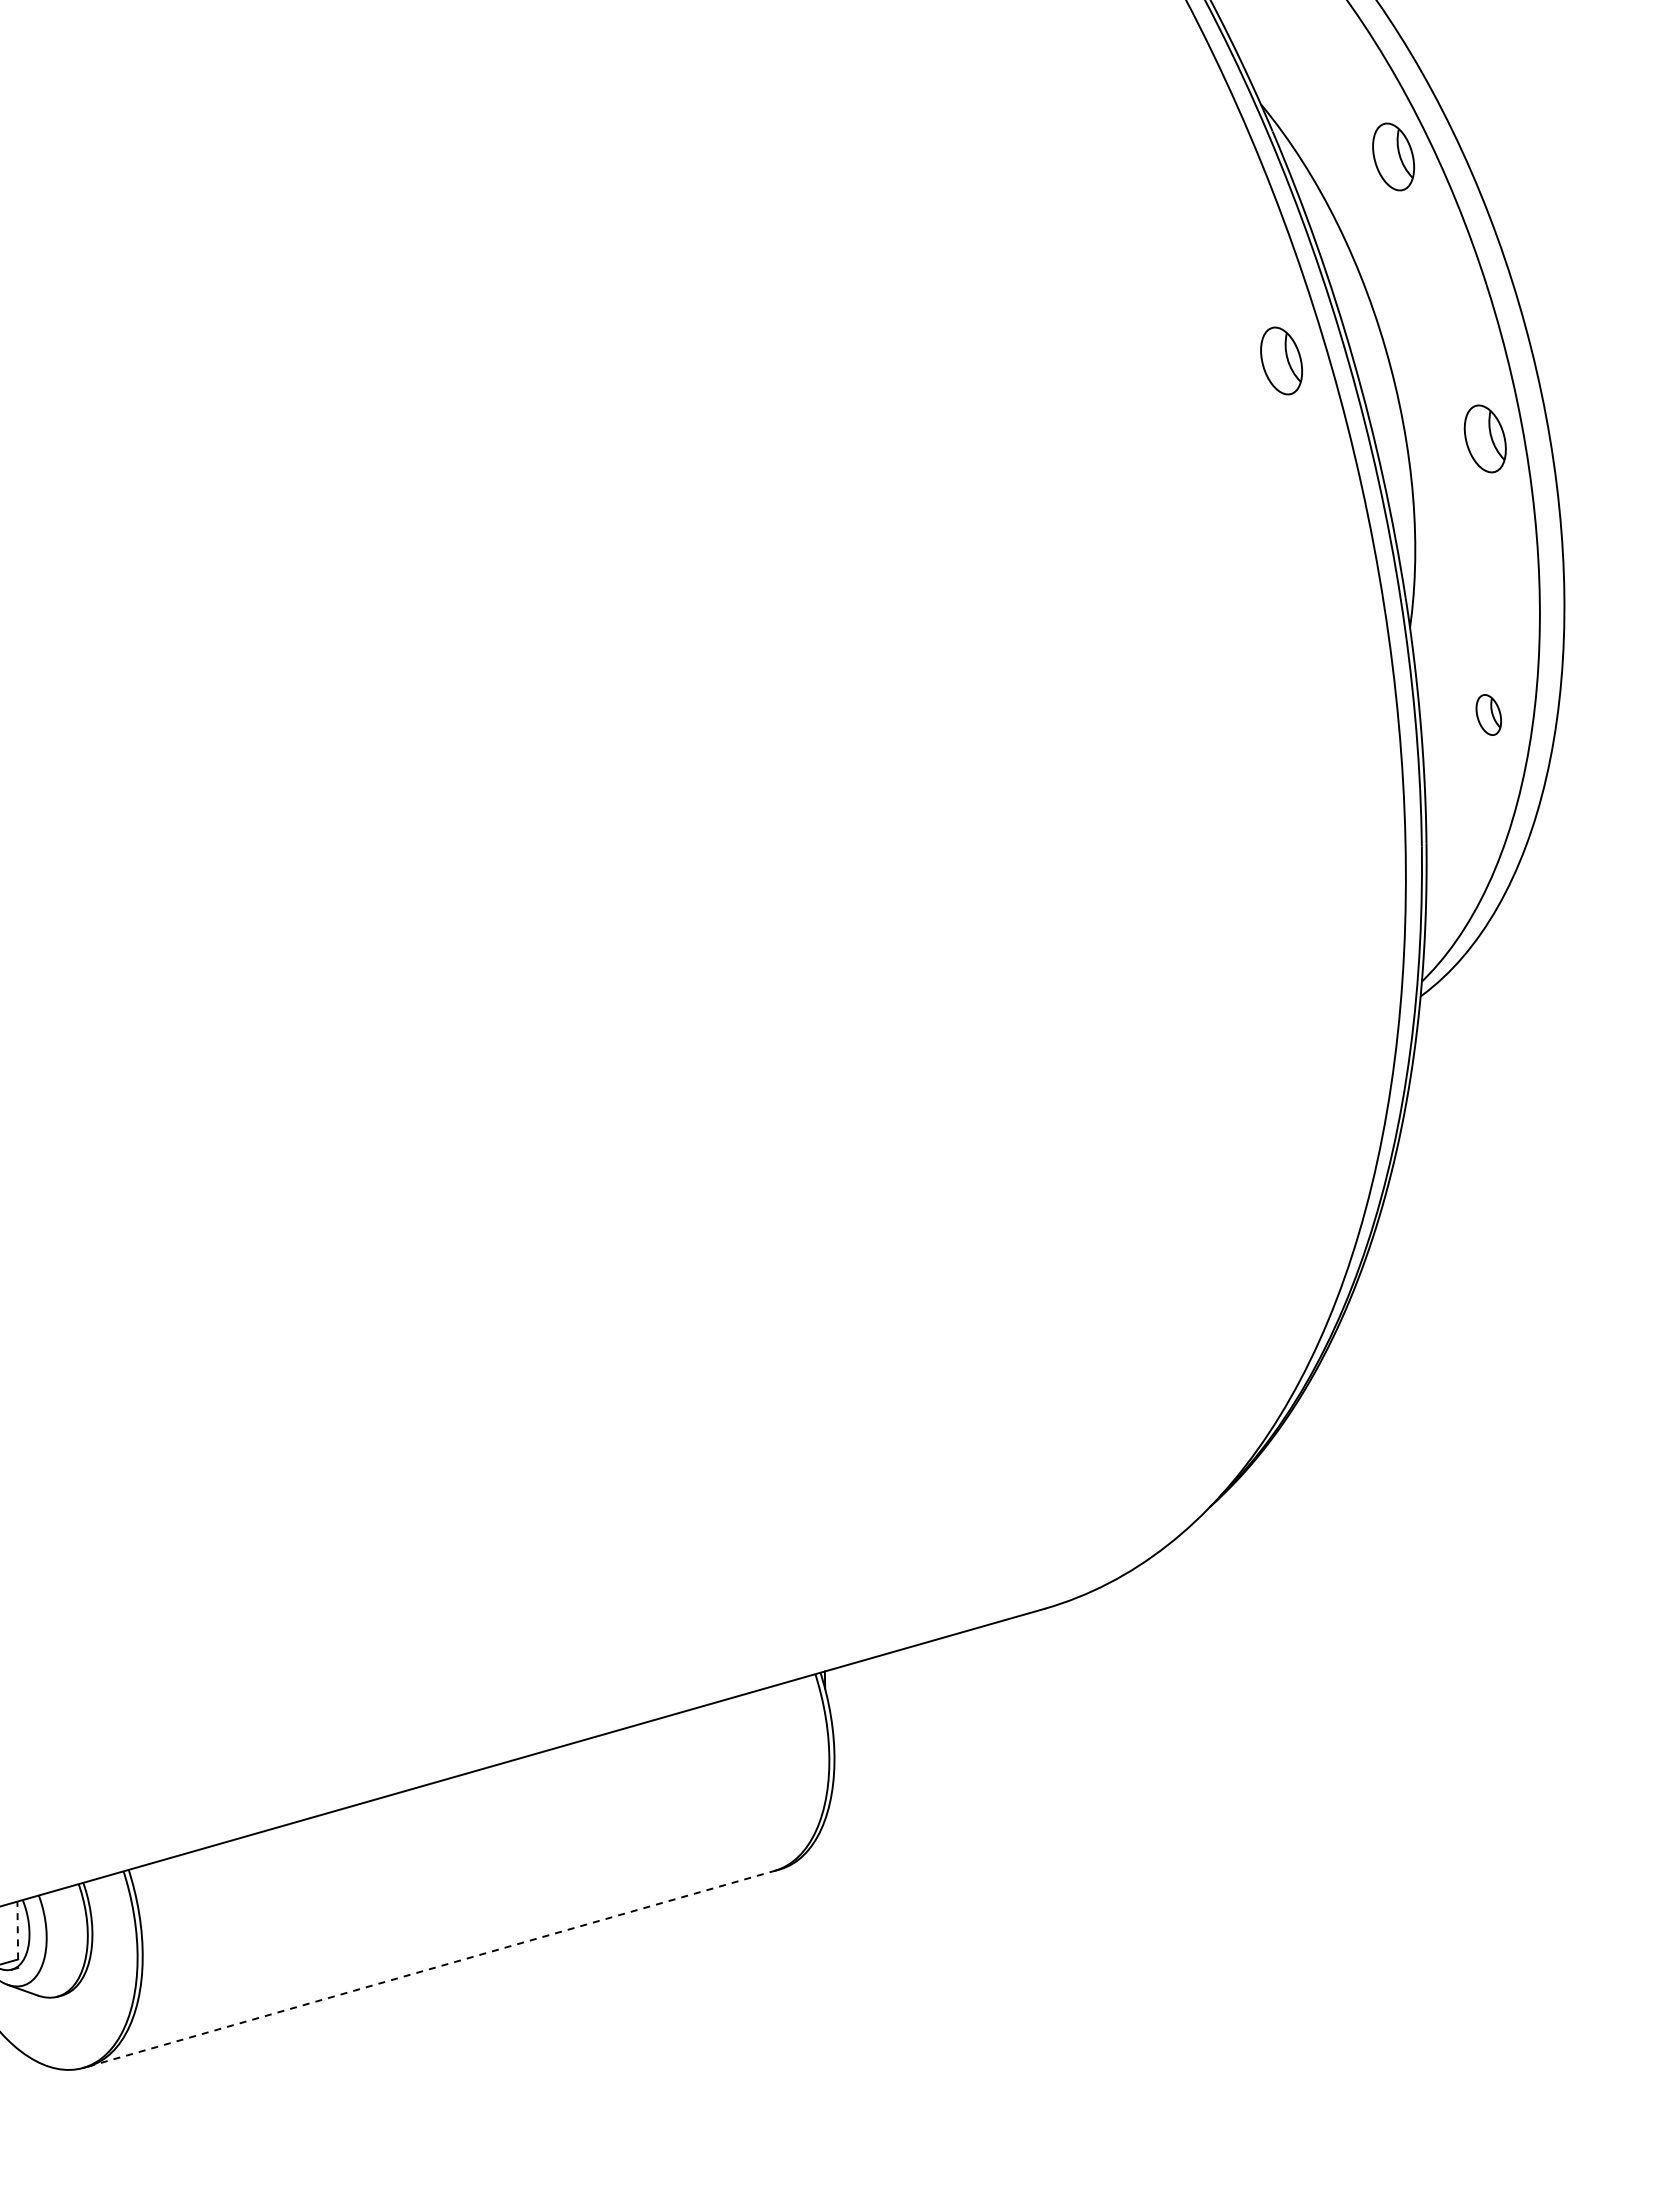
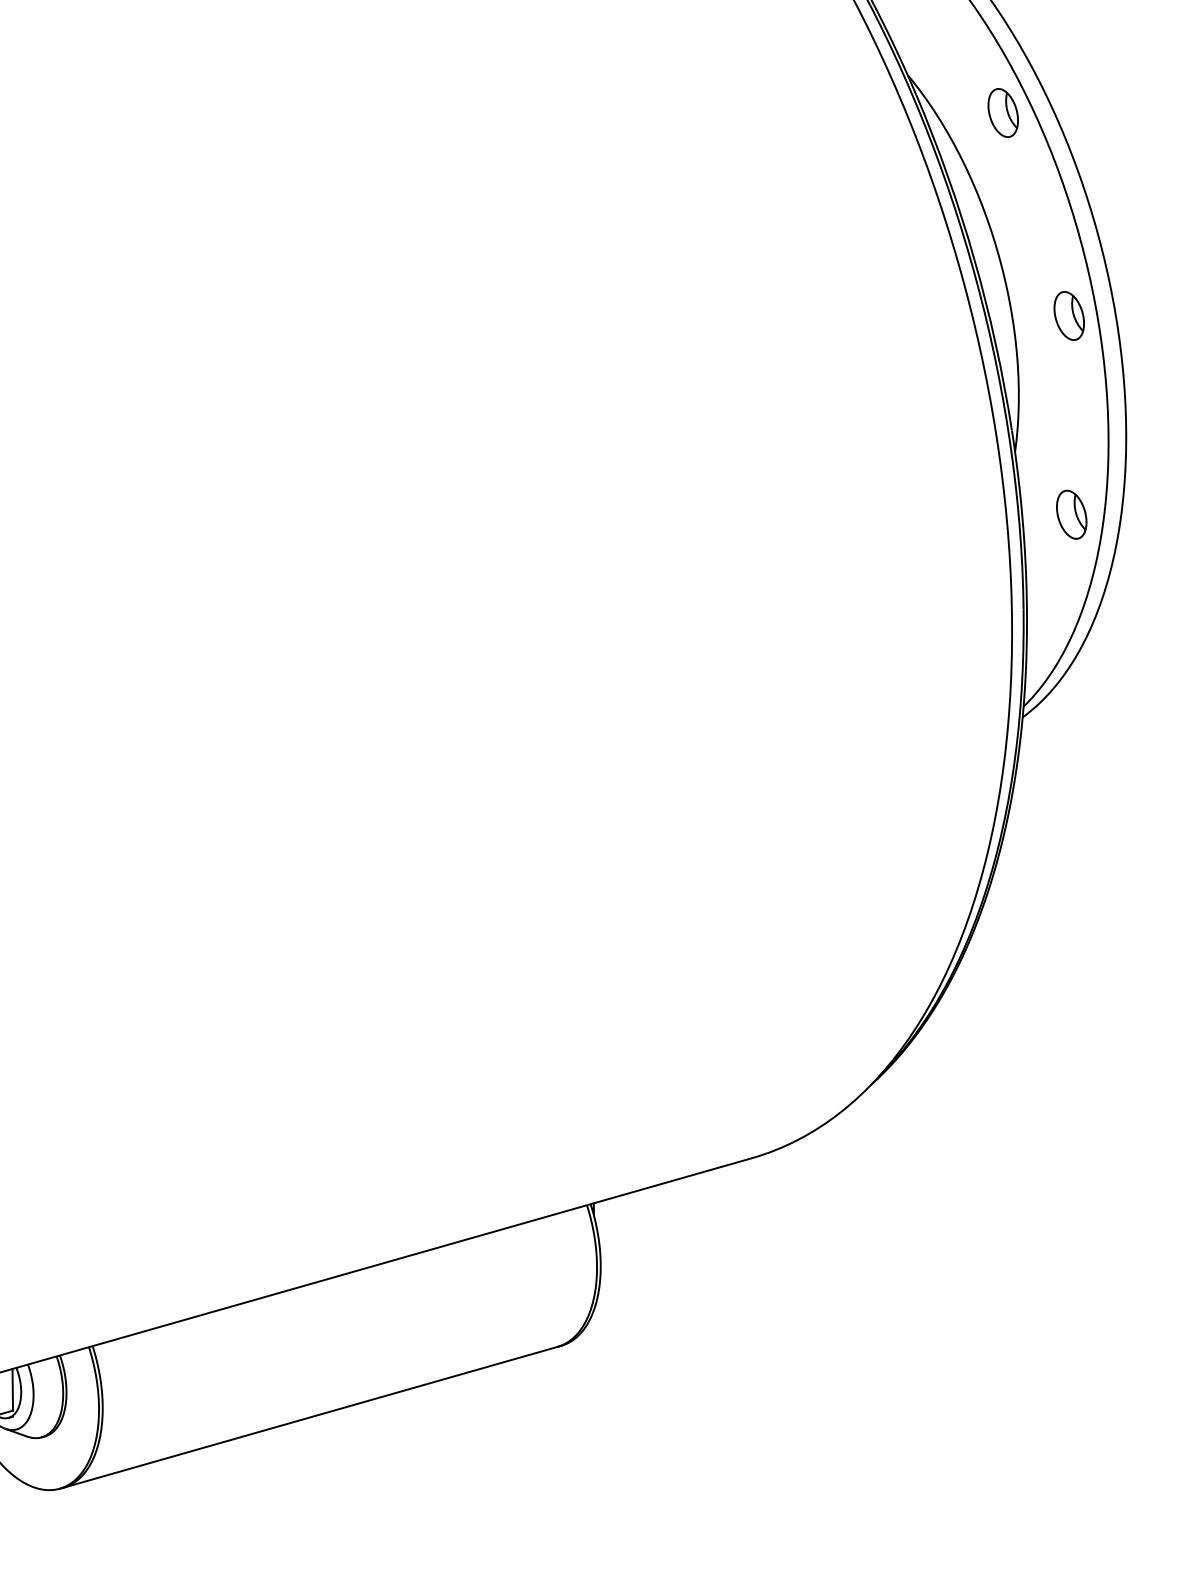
part: (1281, 360) -> (922, 259), removed
part: (1488, 714) -> (1071, 514), size x1.67
line: (17, 1930) -> (12, 1389), dashed -> solid
line: (431, 1968) -> (310, 1417), dashed -> solid

